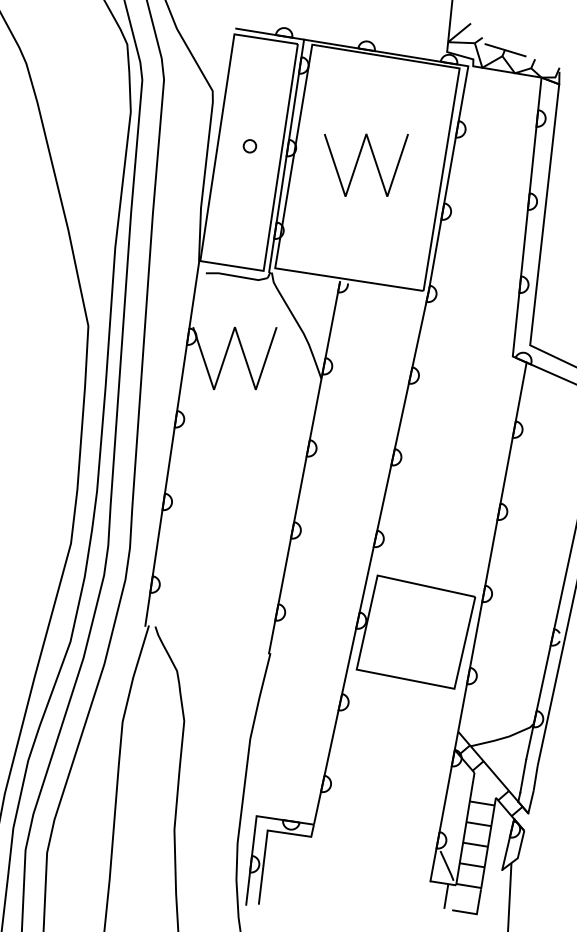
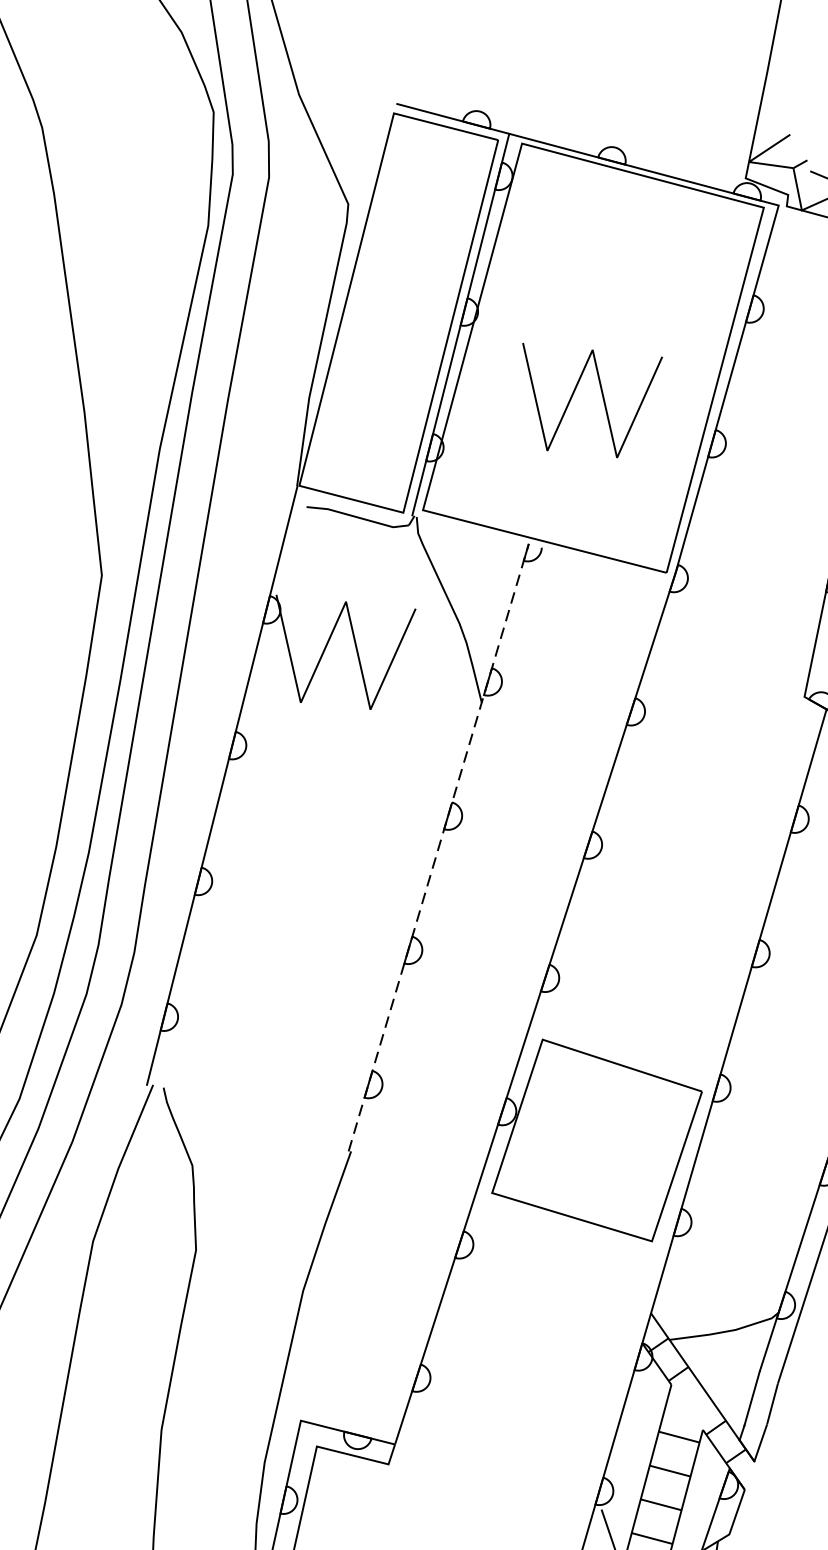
circle: (249, 146) -> (400, 302), removed
line: (358, 161) -> (574, 394), moved
line: (304, 467) -> (438, 847), solid -> dashed

